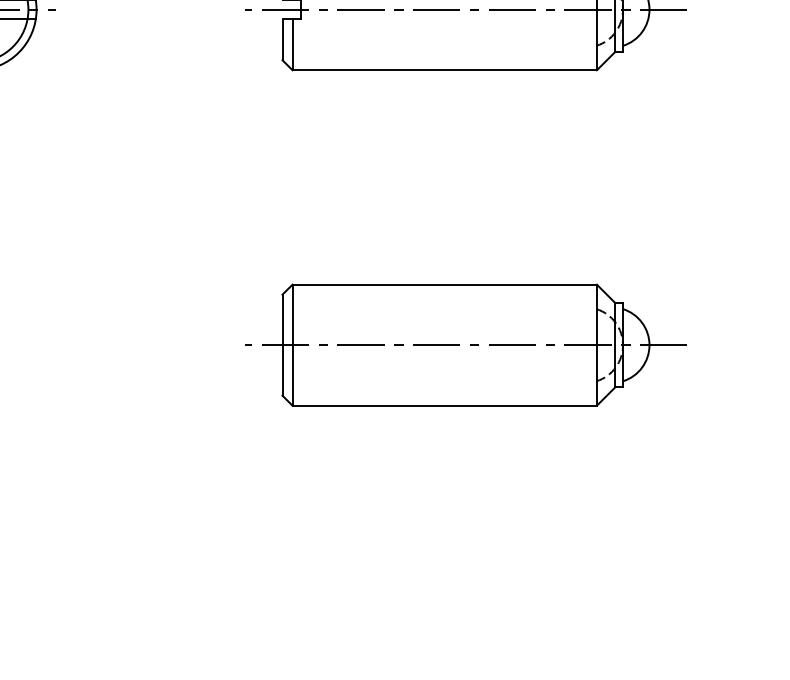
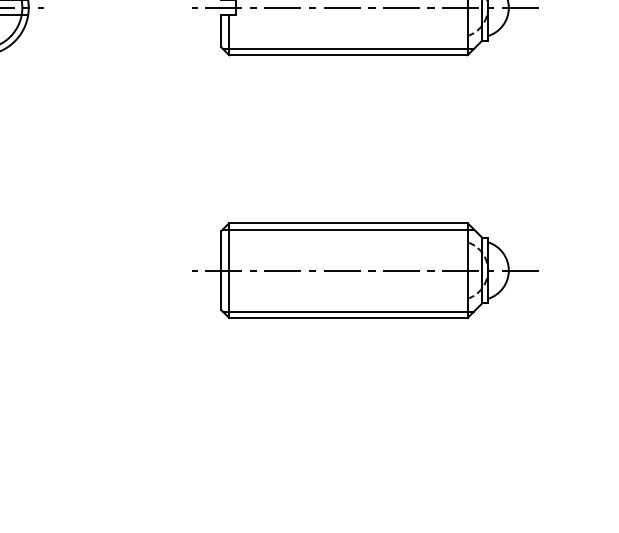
line: (444, 61) -> (348, 48), added
line: (444, 292) -> (348, 229), added
line: (444, 397) -> (348, 311), added

